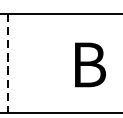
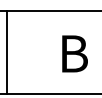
line: (7, 63) -> (6, 52), dashed -> solid

